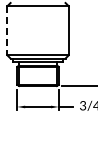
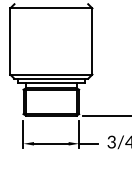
line: (7, 30) -> (10, 41), dashed -> solid

